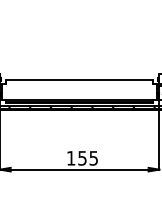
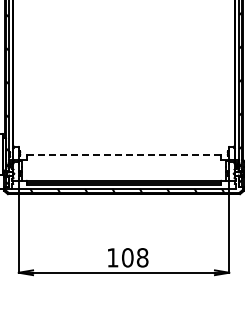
line: (80, 80) -> (124, 154), solid -> dashed
text: (88, 158) -> (135, 257), 155 -> 108

